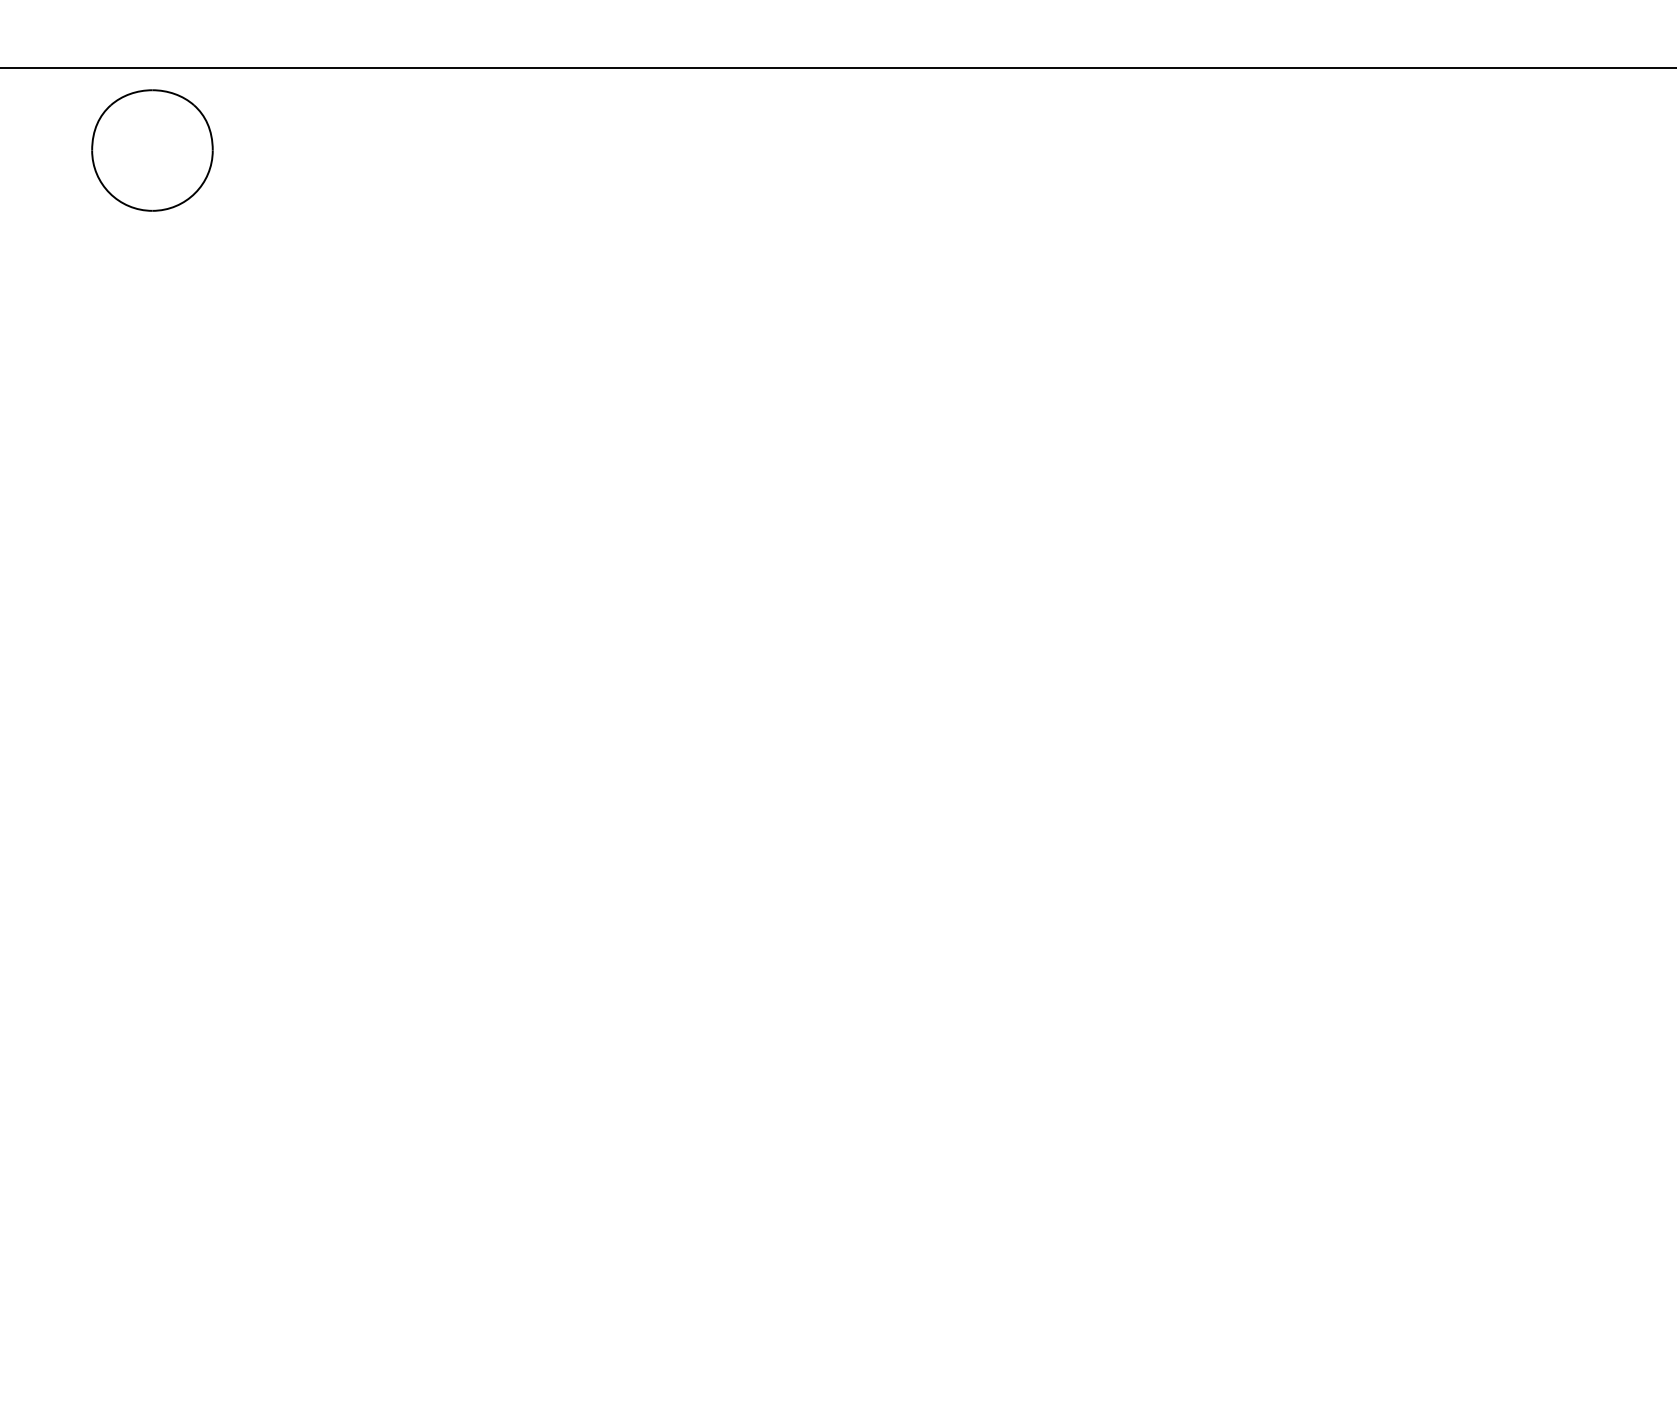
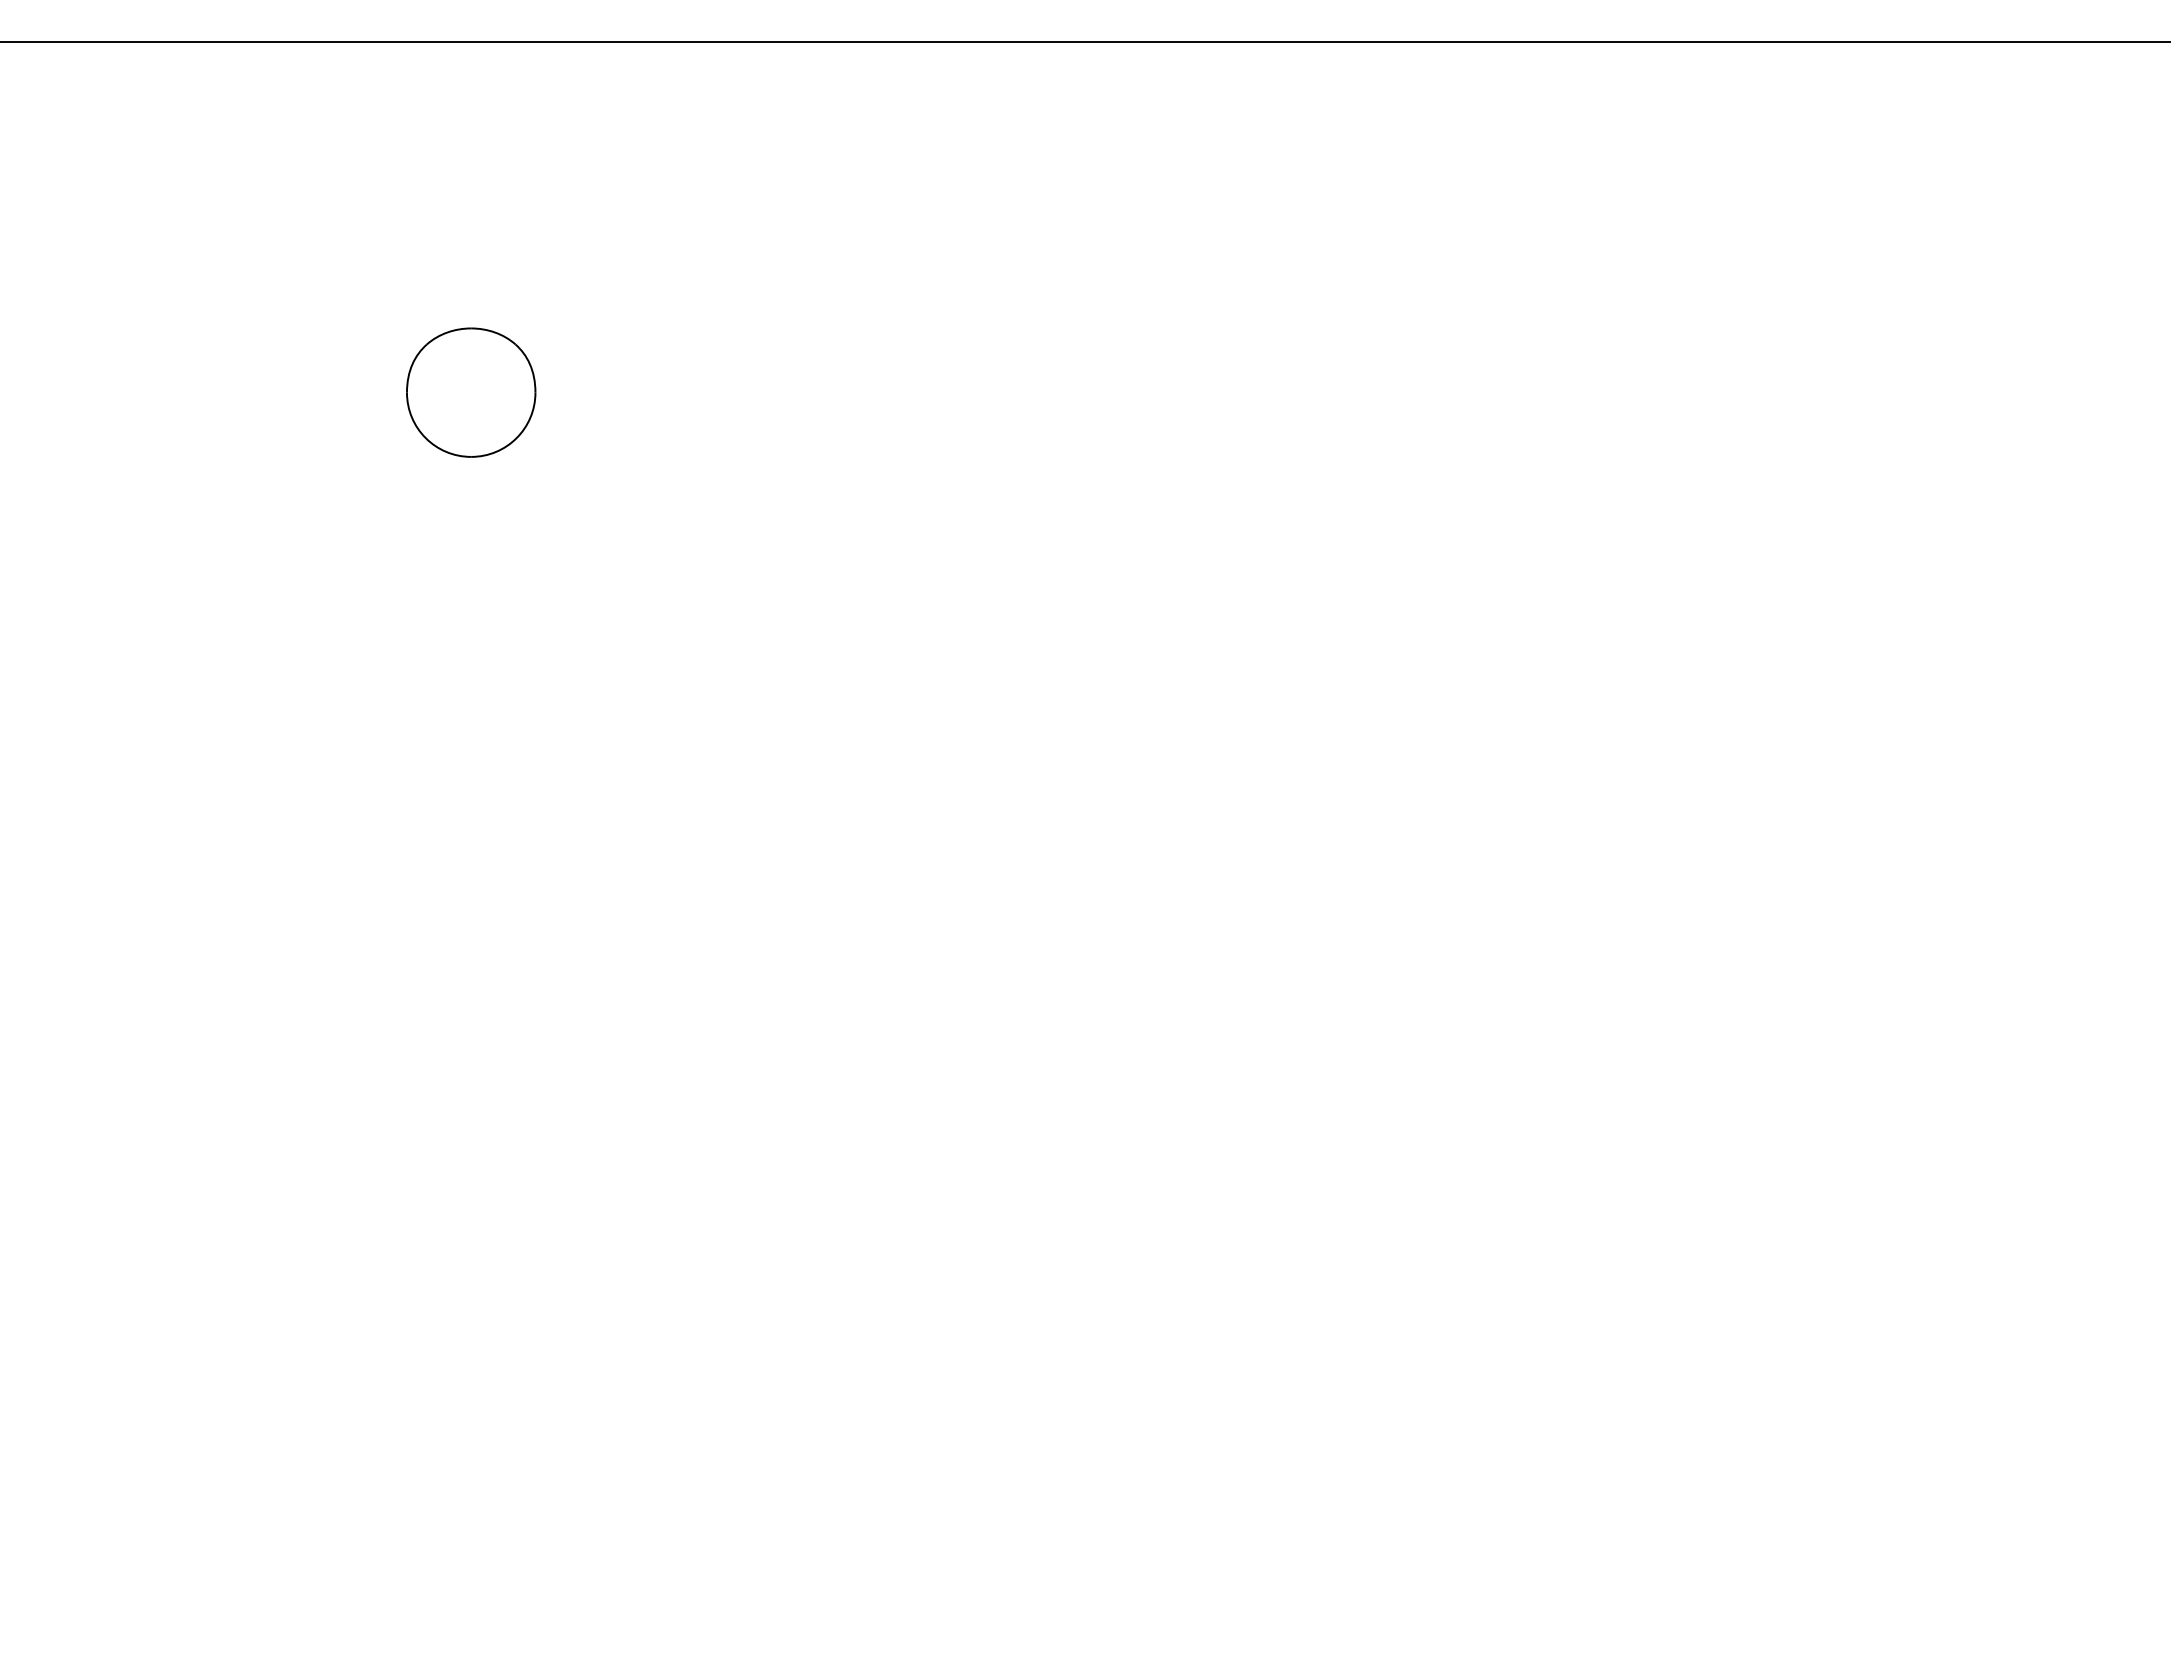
part: (152, 150) -> (471, 392), moved

